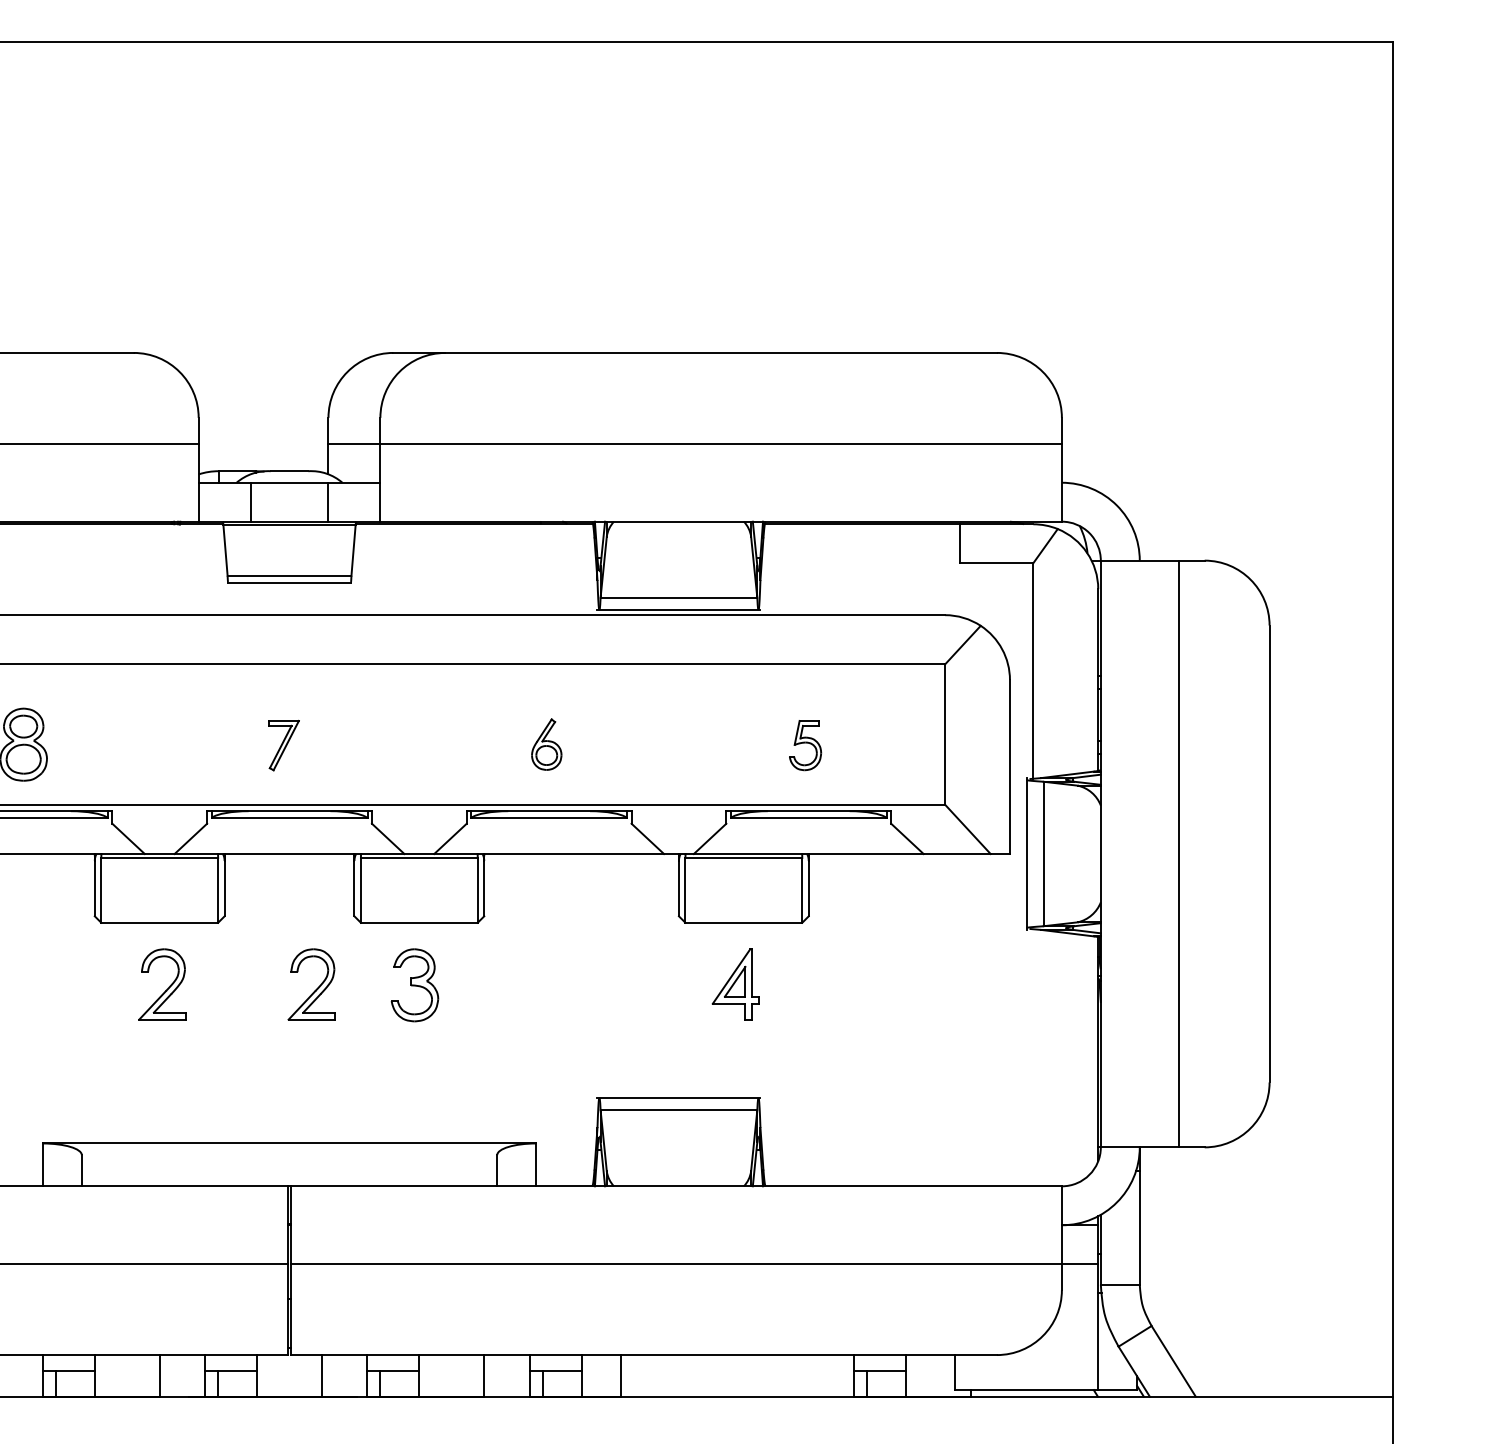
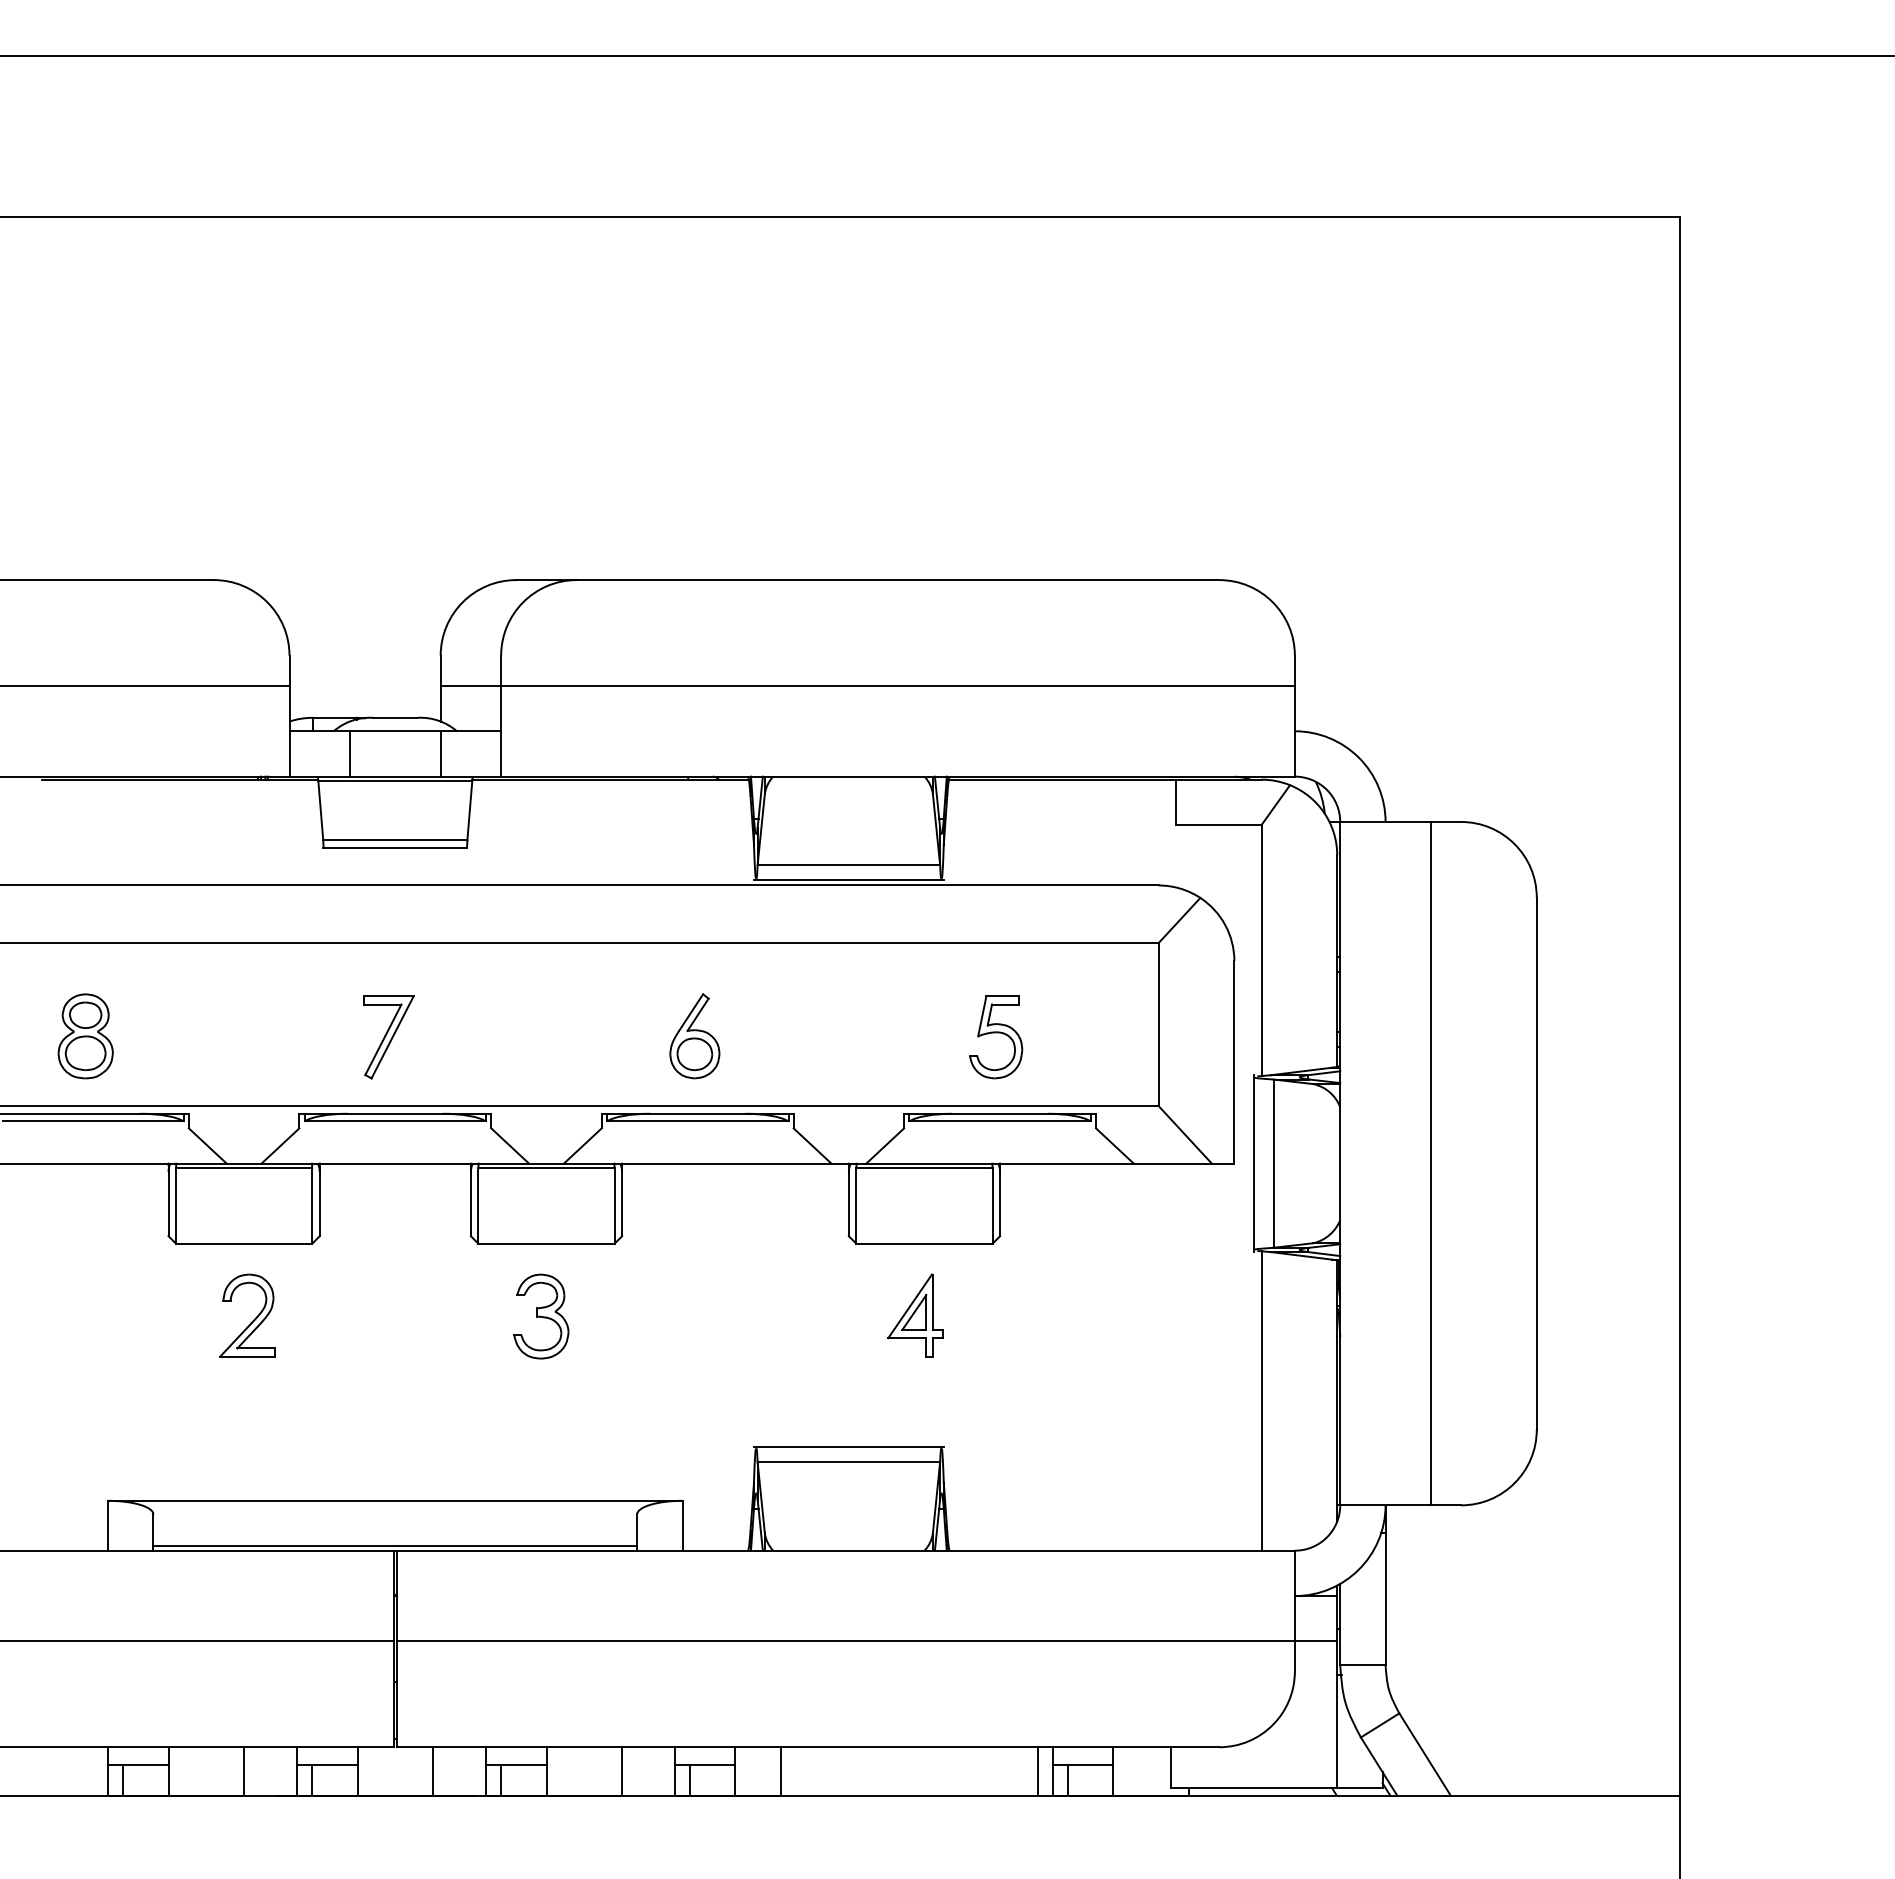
part: (546, 744) -> (694, 1036), size x1.43
part: (283, 745) -> (388, 1037), size x1.43
part: (805, 745) -> (996, 1037), size x1.43
part: (316, 988) -> (426, 1320), removed
line: (1033, 1057) -> (1261, 1400), added
line: (289, 1182) -> (395, 1546), added
line: (840, 1375) -> (1037, 1771), added

